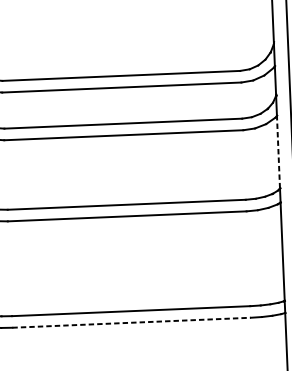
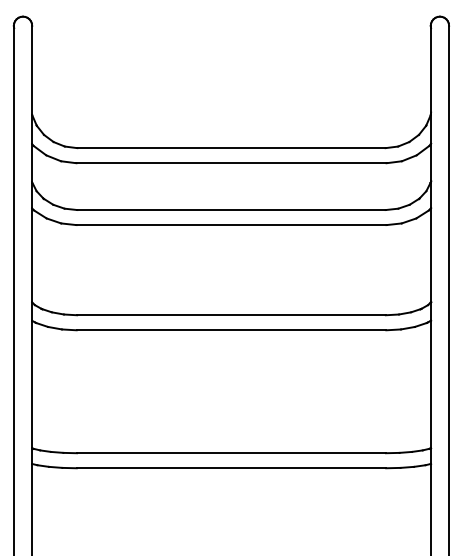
line: (278, 152) -> (430, 255), dashed -> solid
line: (131, 322) -> (231, 468), dashed -> solid

